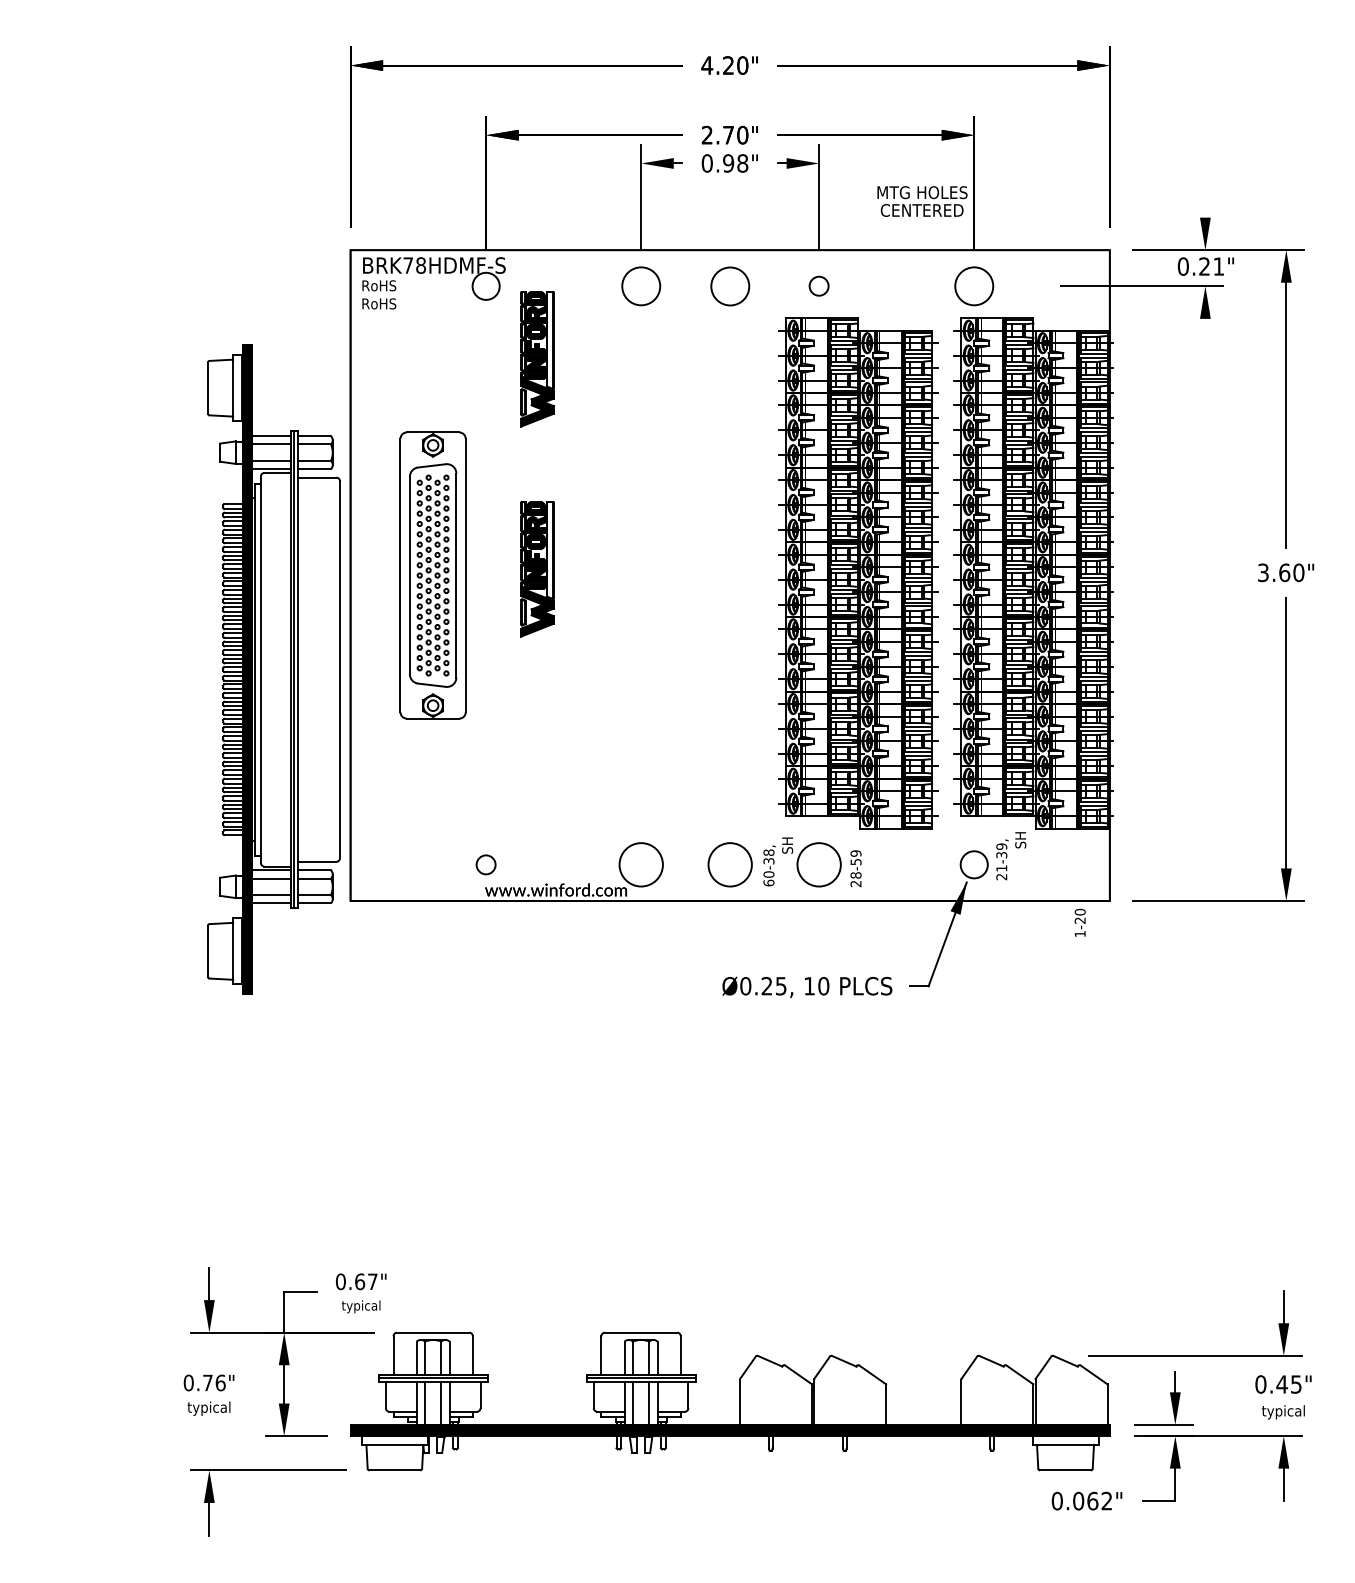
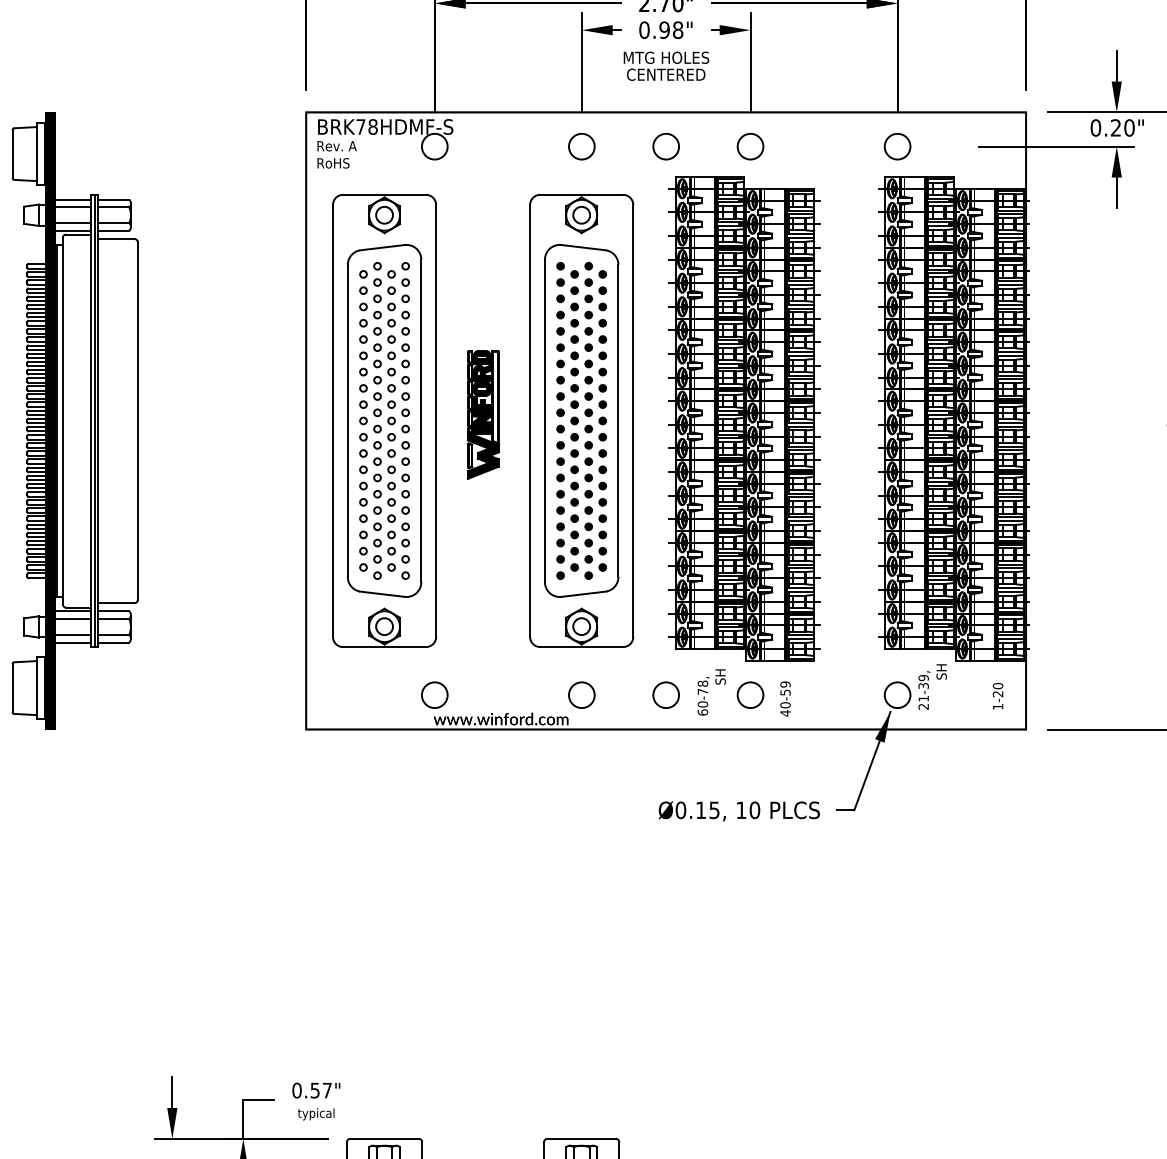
text: (922, 201) -> (666, 66), moved
line: (1205, 201) -> (1116, 66), added
text: (1218, 266) -> (1129, 127), 0.21" -> 0.20"
text: (387, 285) -> (341, 145), RoHS -> Rev. A
circle: (640, 285) -> (581, 145), size x0.71
circle: (729, 285) -> (665, 145), size x0.71
circle: (818, 285) -> (749, 145), size x1.43
circle: (973, 285) -> (896, 145), size x0.71
line: (1205, 334) -> (1116, 192), added
part: (537, 359) -> (483, 216), removed
part: (858, 573) -> (744, 418), moved
part: (432, 575) -> (383, 420), size x1.67
part: (640, 575) -> (581, 420), added
part: (273, 669) -> (74, 420), moved
text: (768, 861) -> (702, 692), 60-38, -> 60-78,
circle: (485, 864) -> (434, 694), size x1.43
circle: (640, 864) -> (581, 694), size x0.62
circle: (729, 864) -> (665, 694), size x0.62
circle: (818, 864) -> (749, 694), size x0.62
text: (855, 879) -> (785, 709), 28-59 -> 40-59
text: (1079, 922) -> (997, 695), moved
text: (766, 985) -> (700, 809), Ø0.25, -> Ø0.15,
text: (360, 1281) -> (315, 1090), 0.67" -> 0.57"

